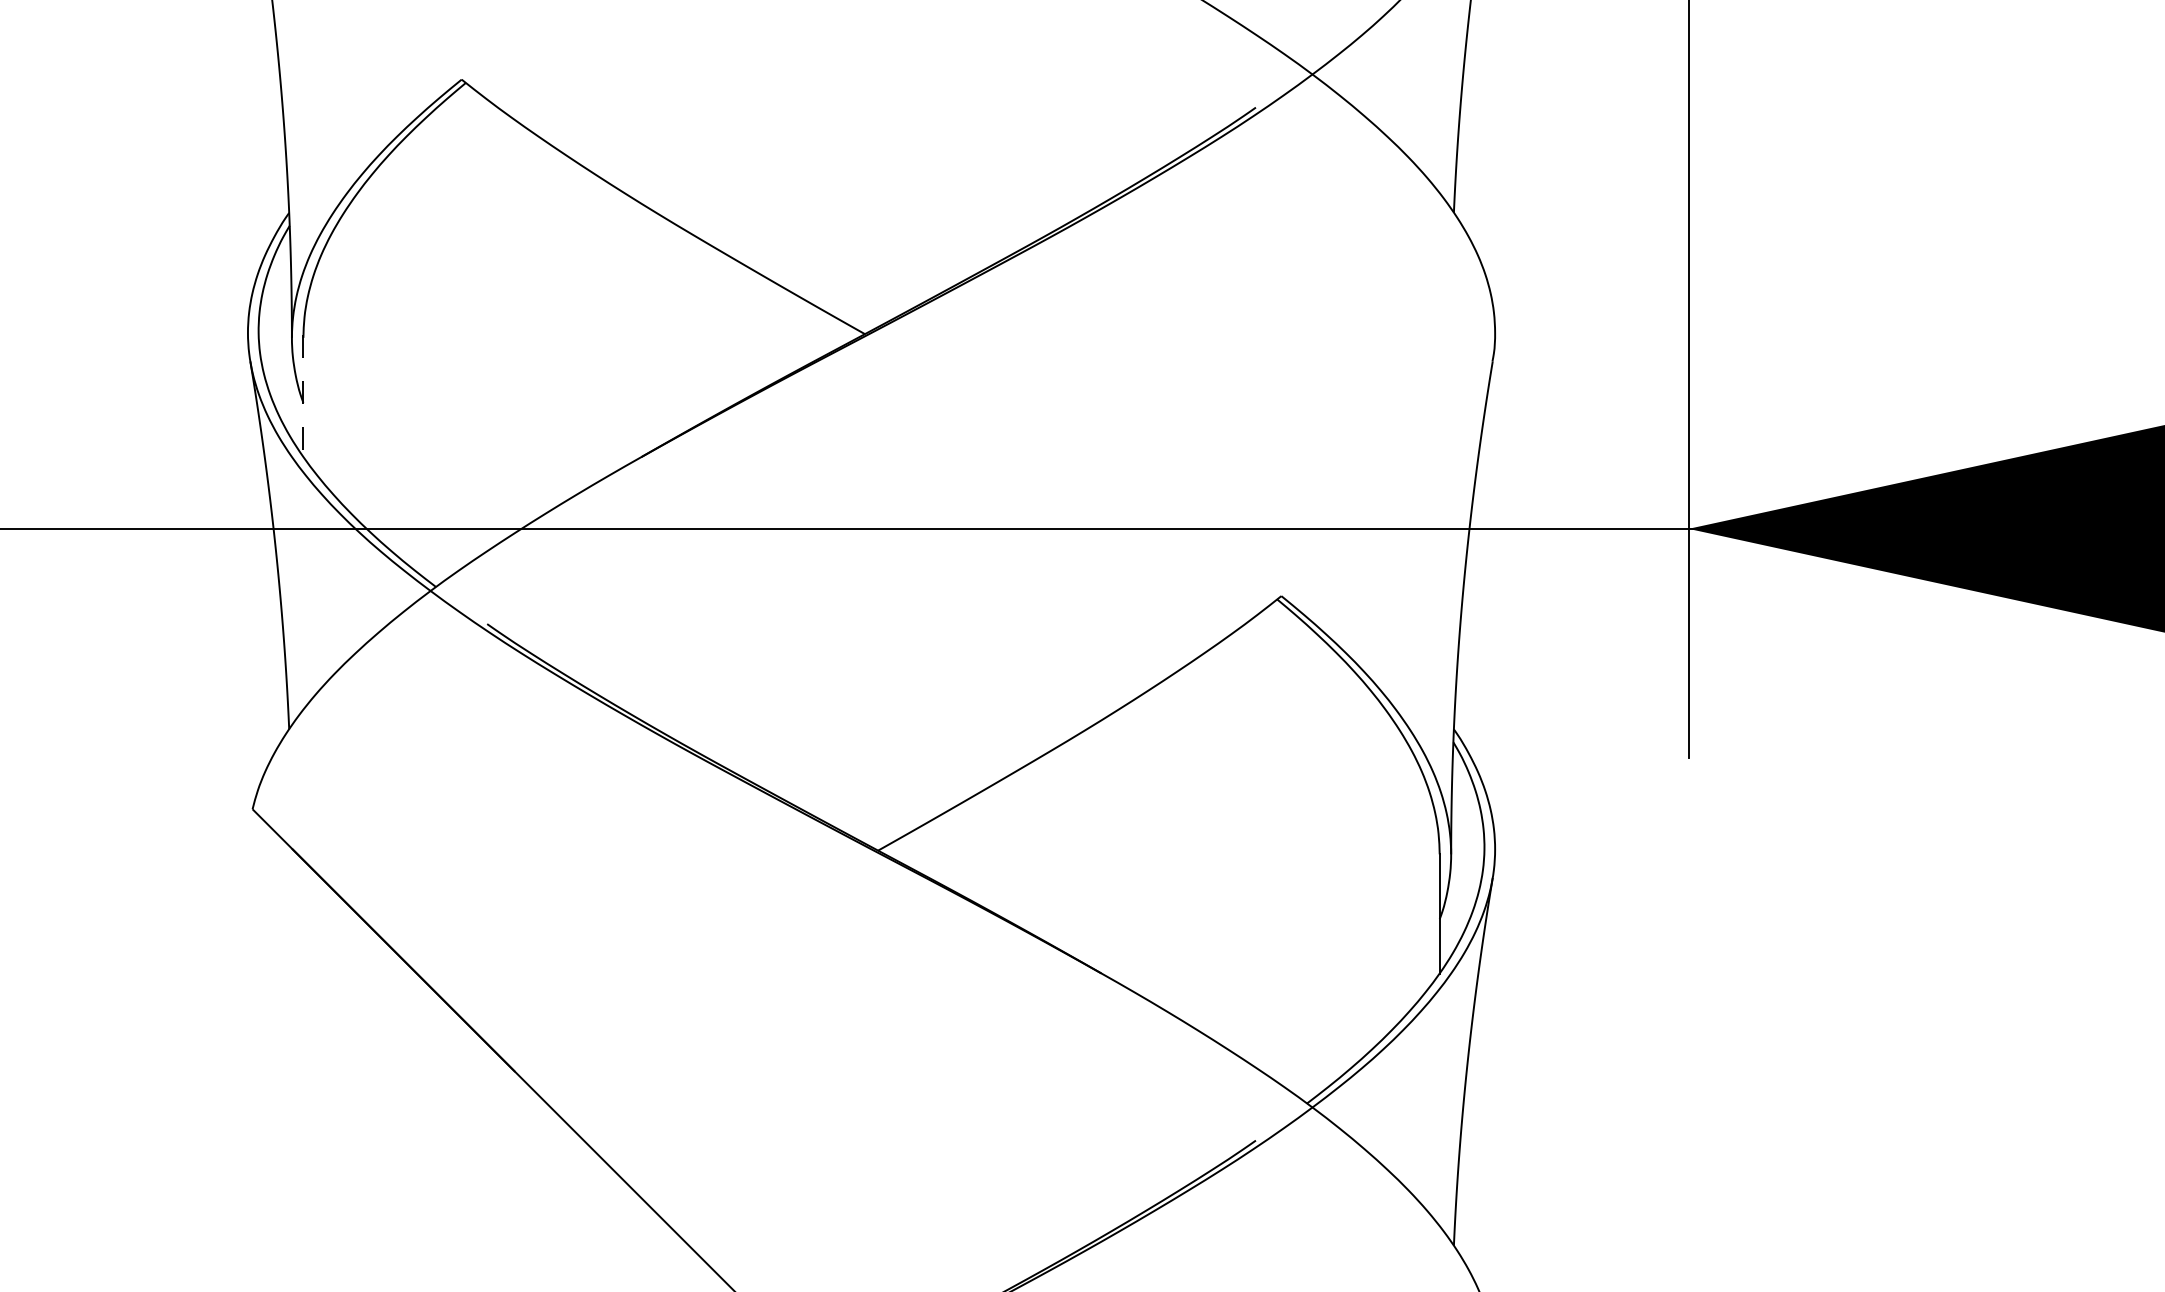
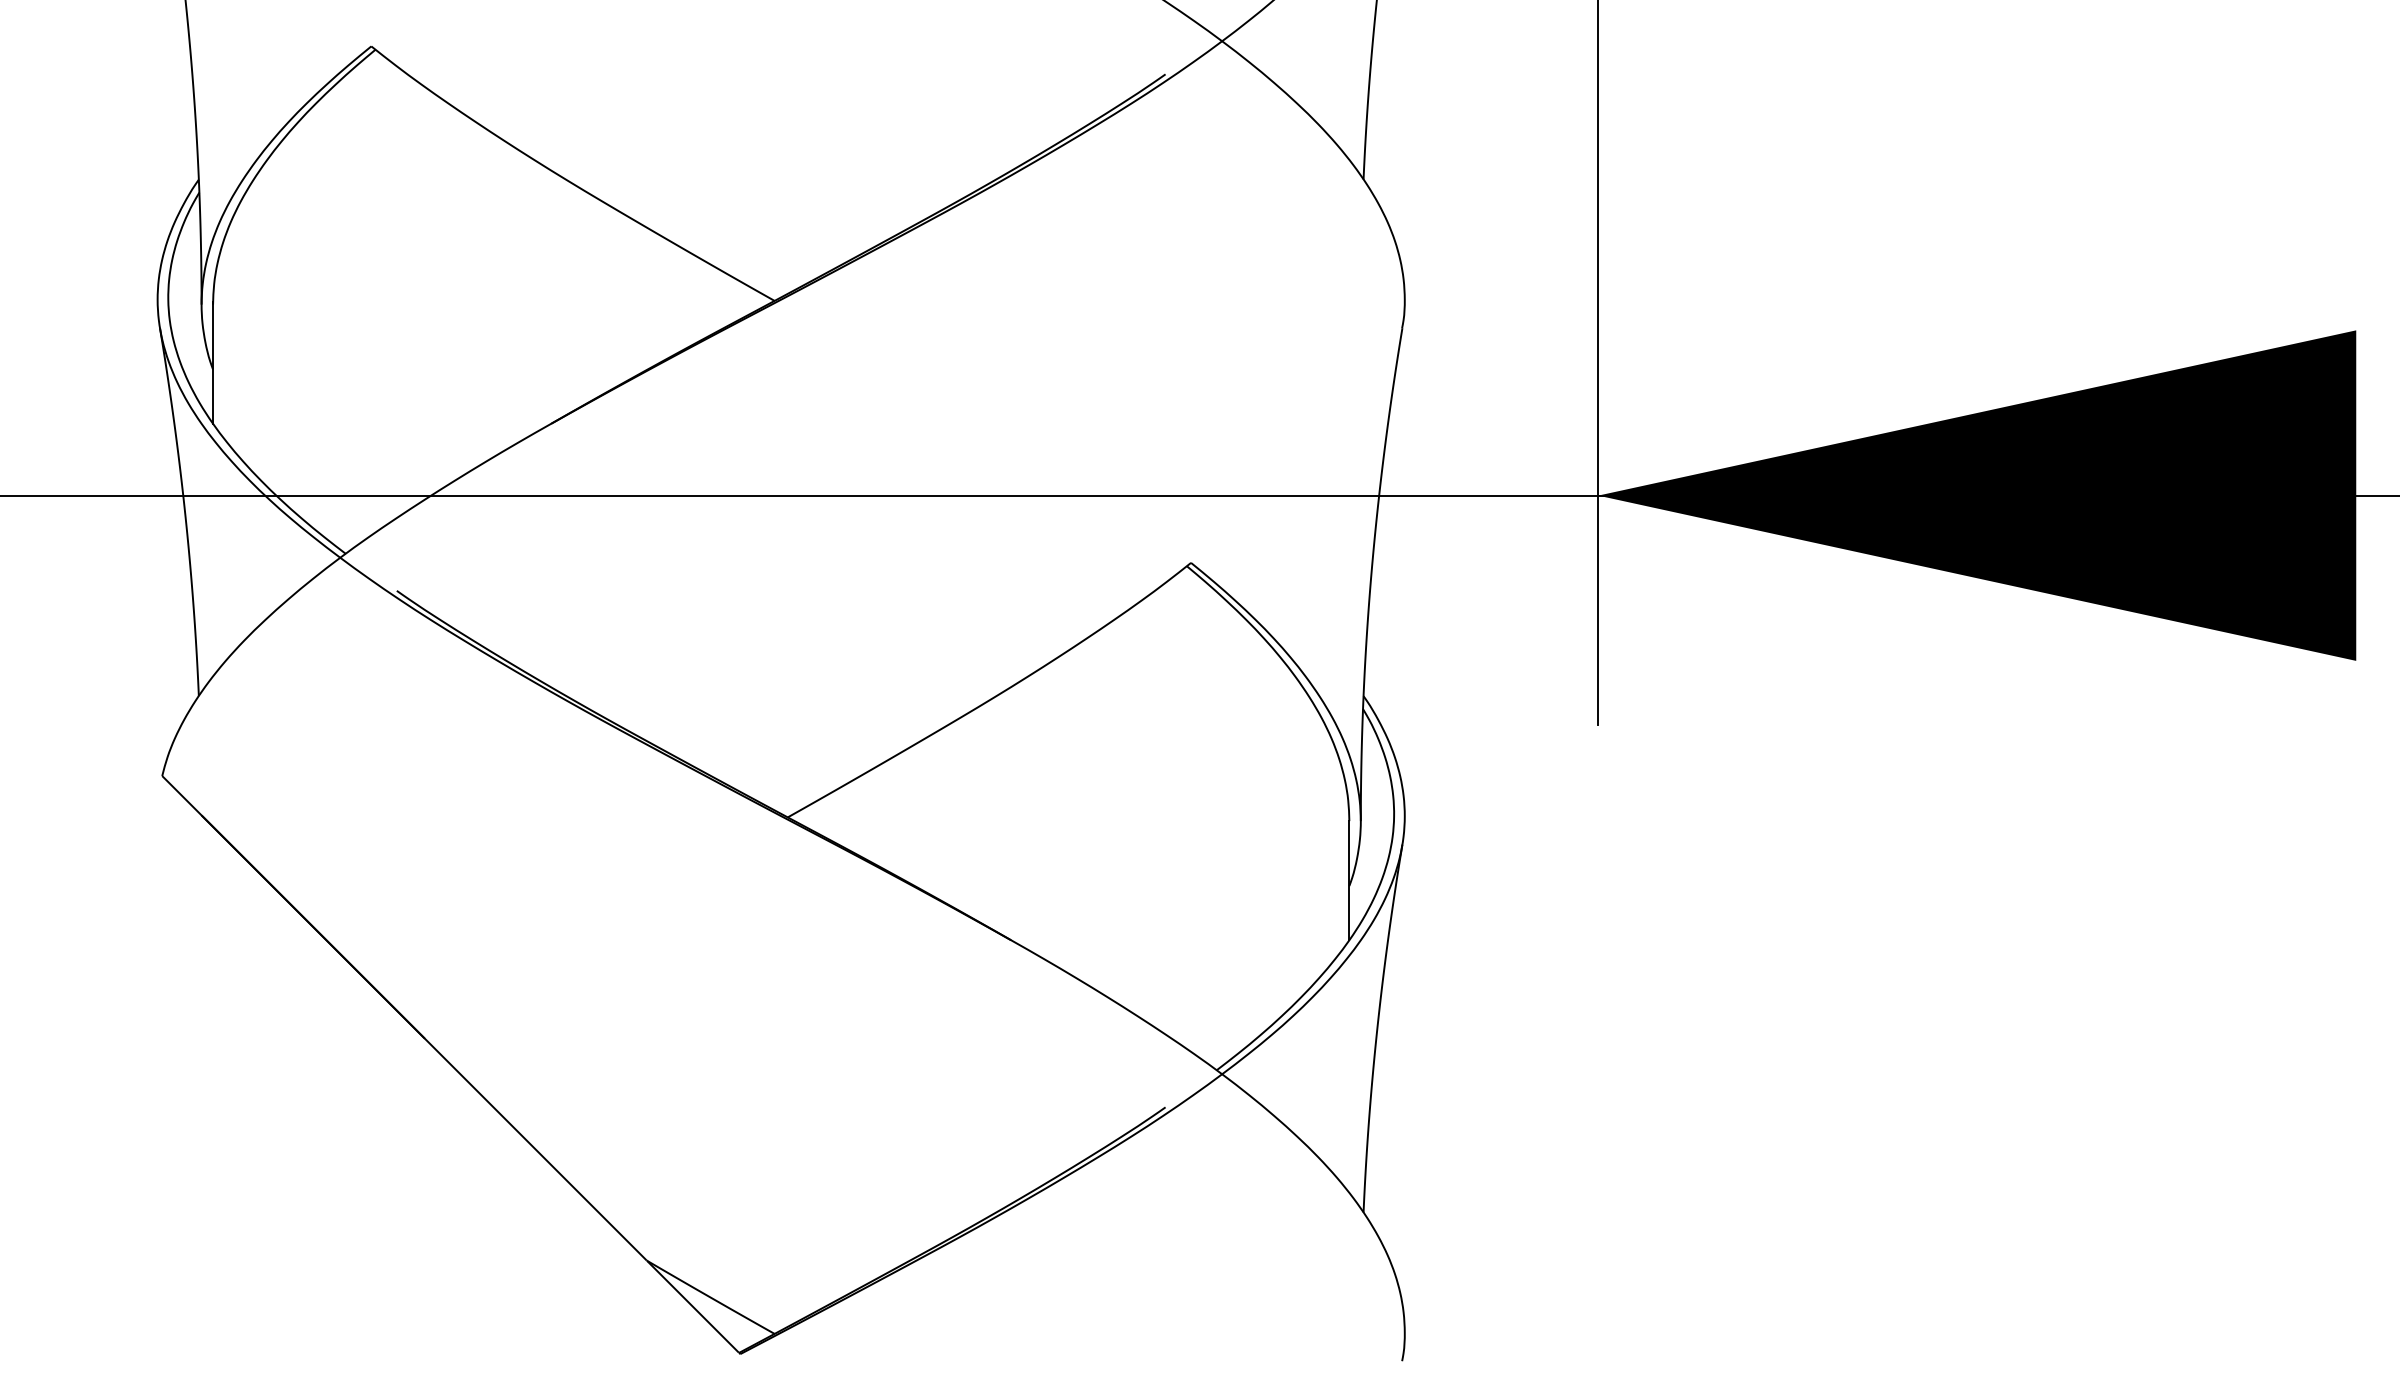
line: (303, 396) -> (213, 363), dashed -> solid

